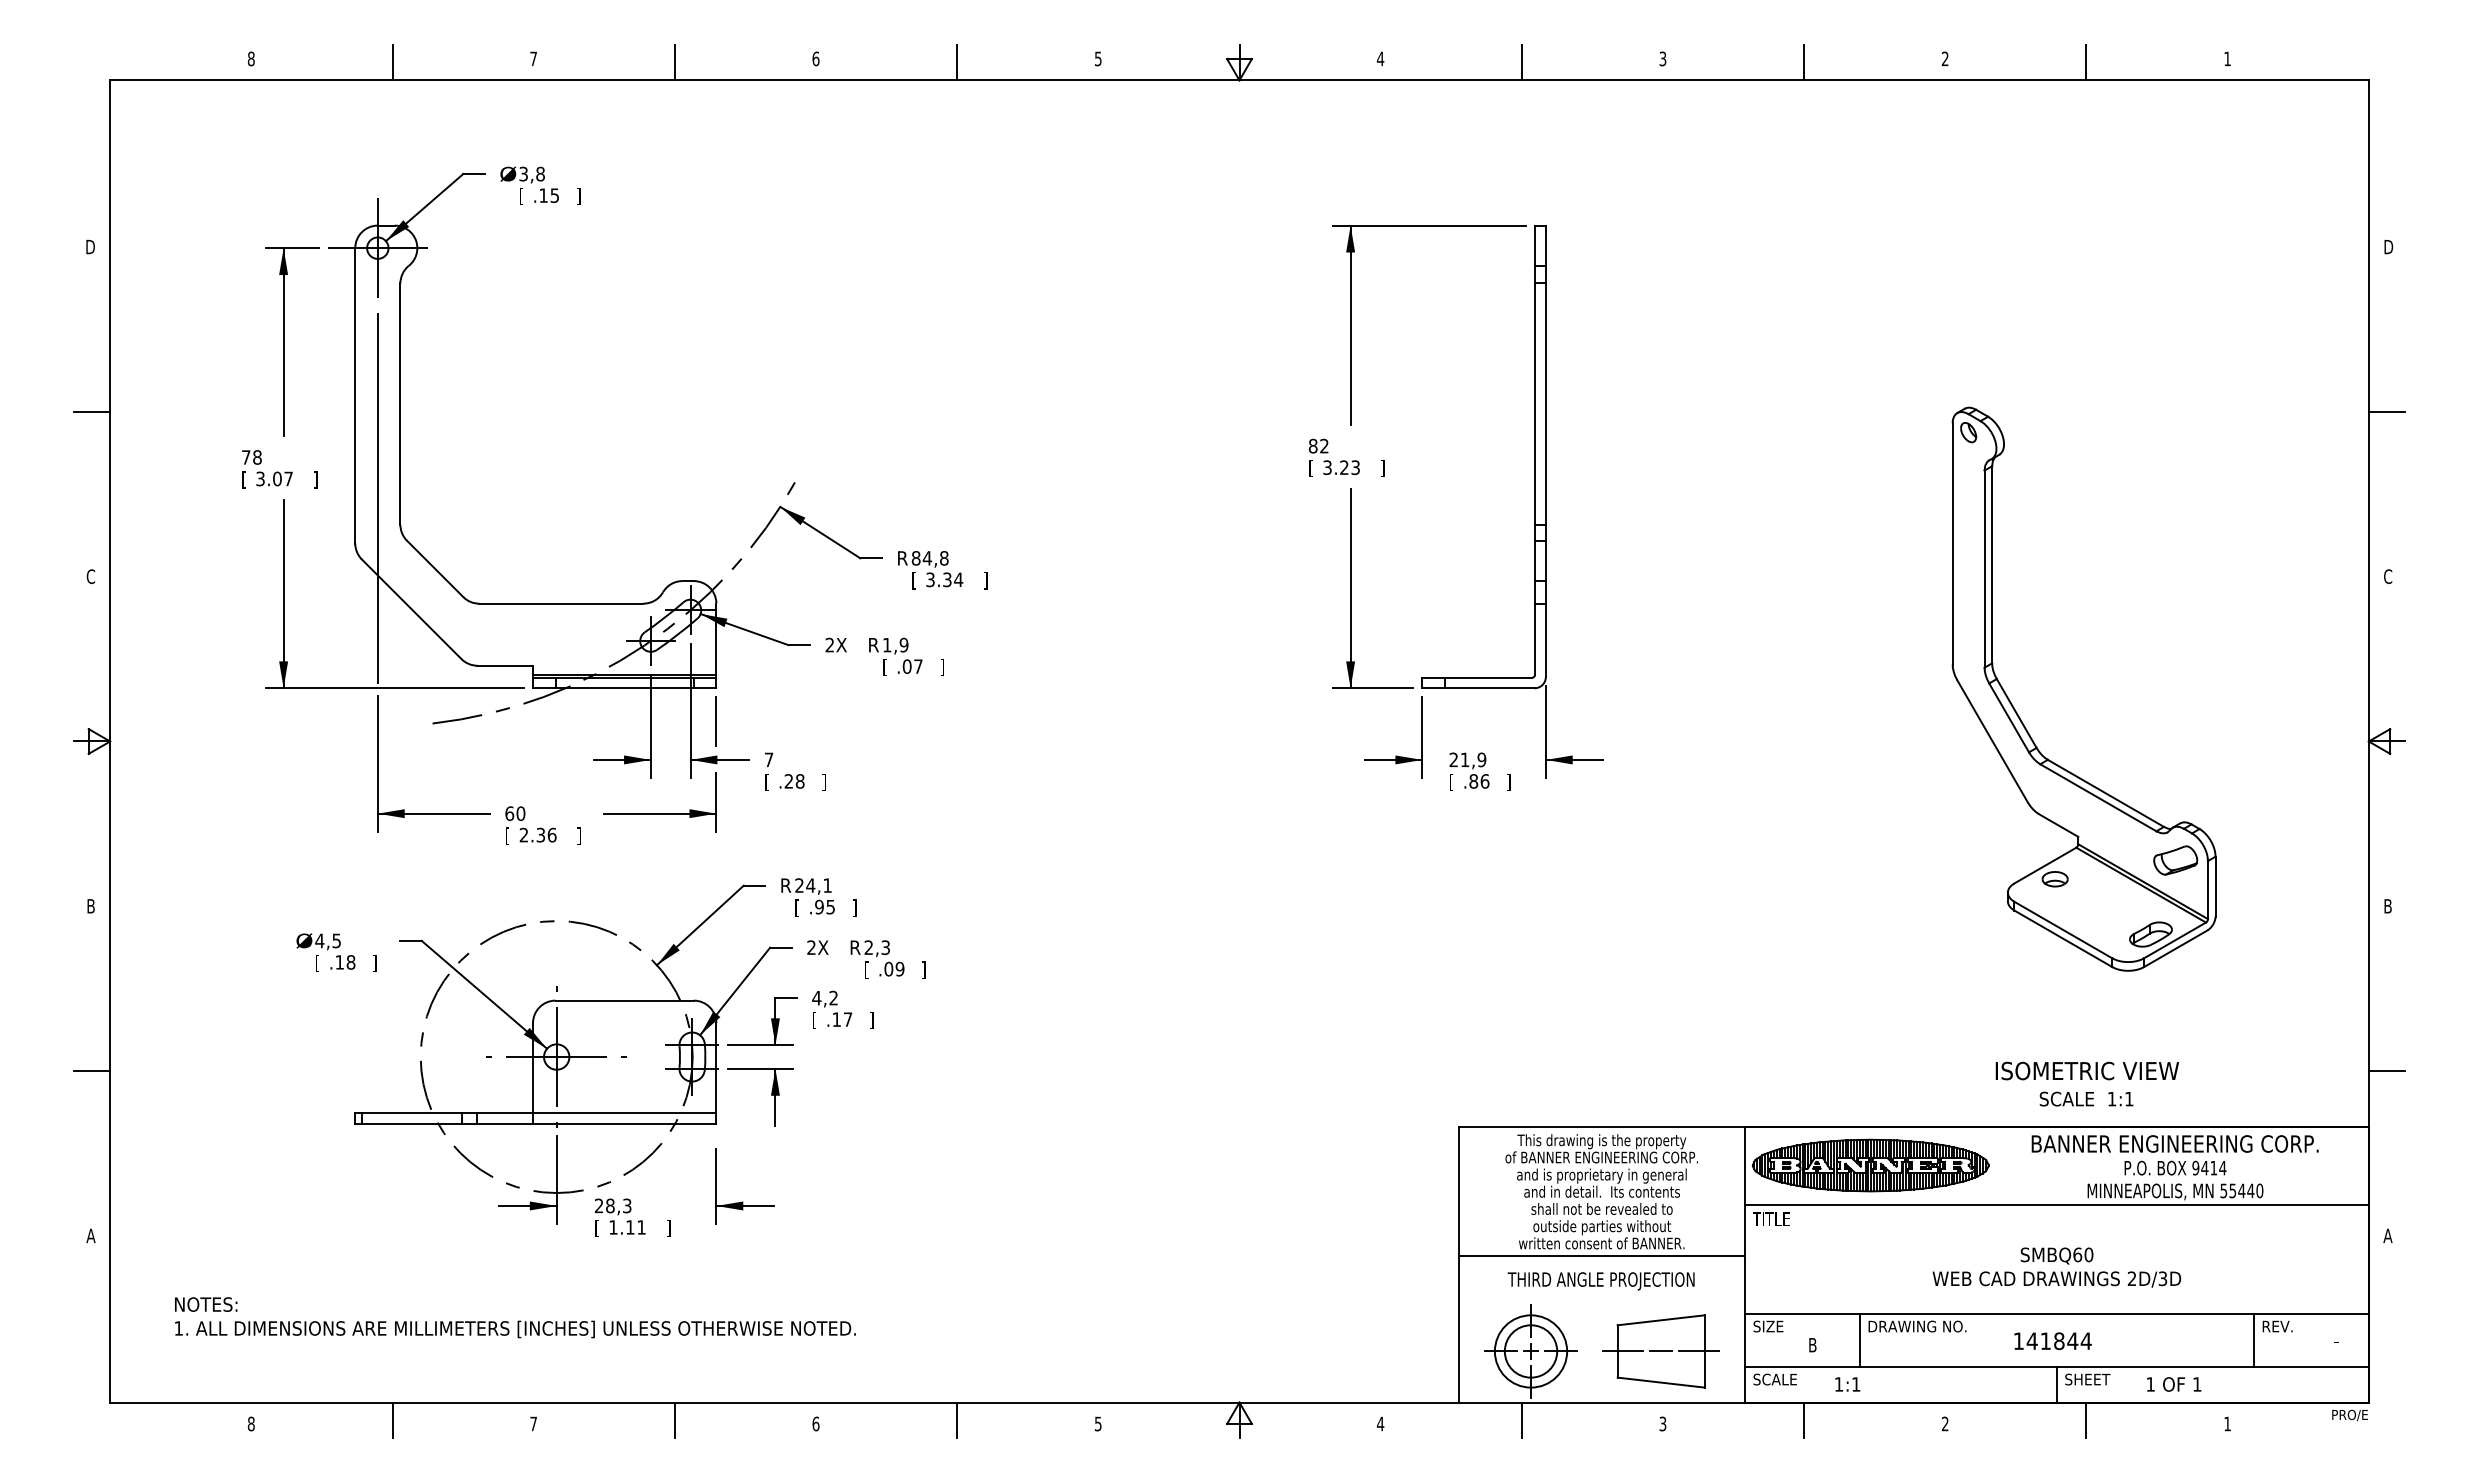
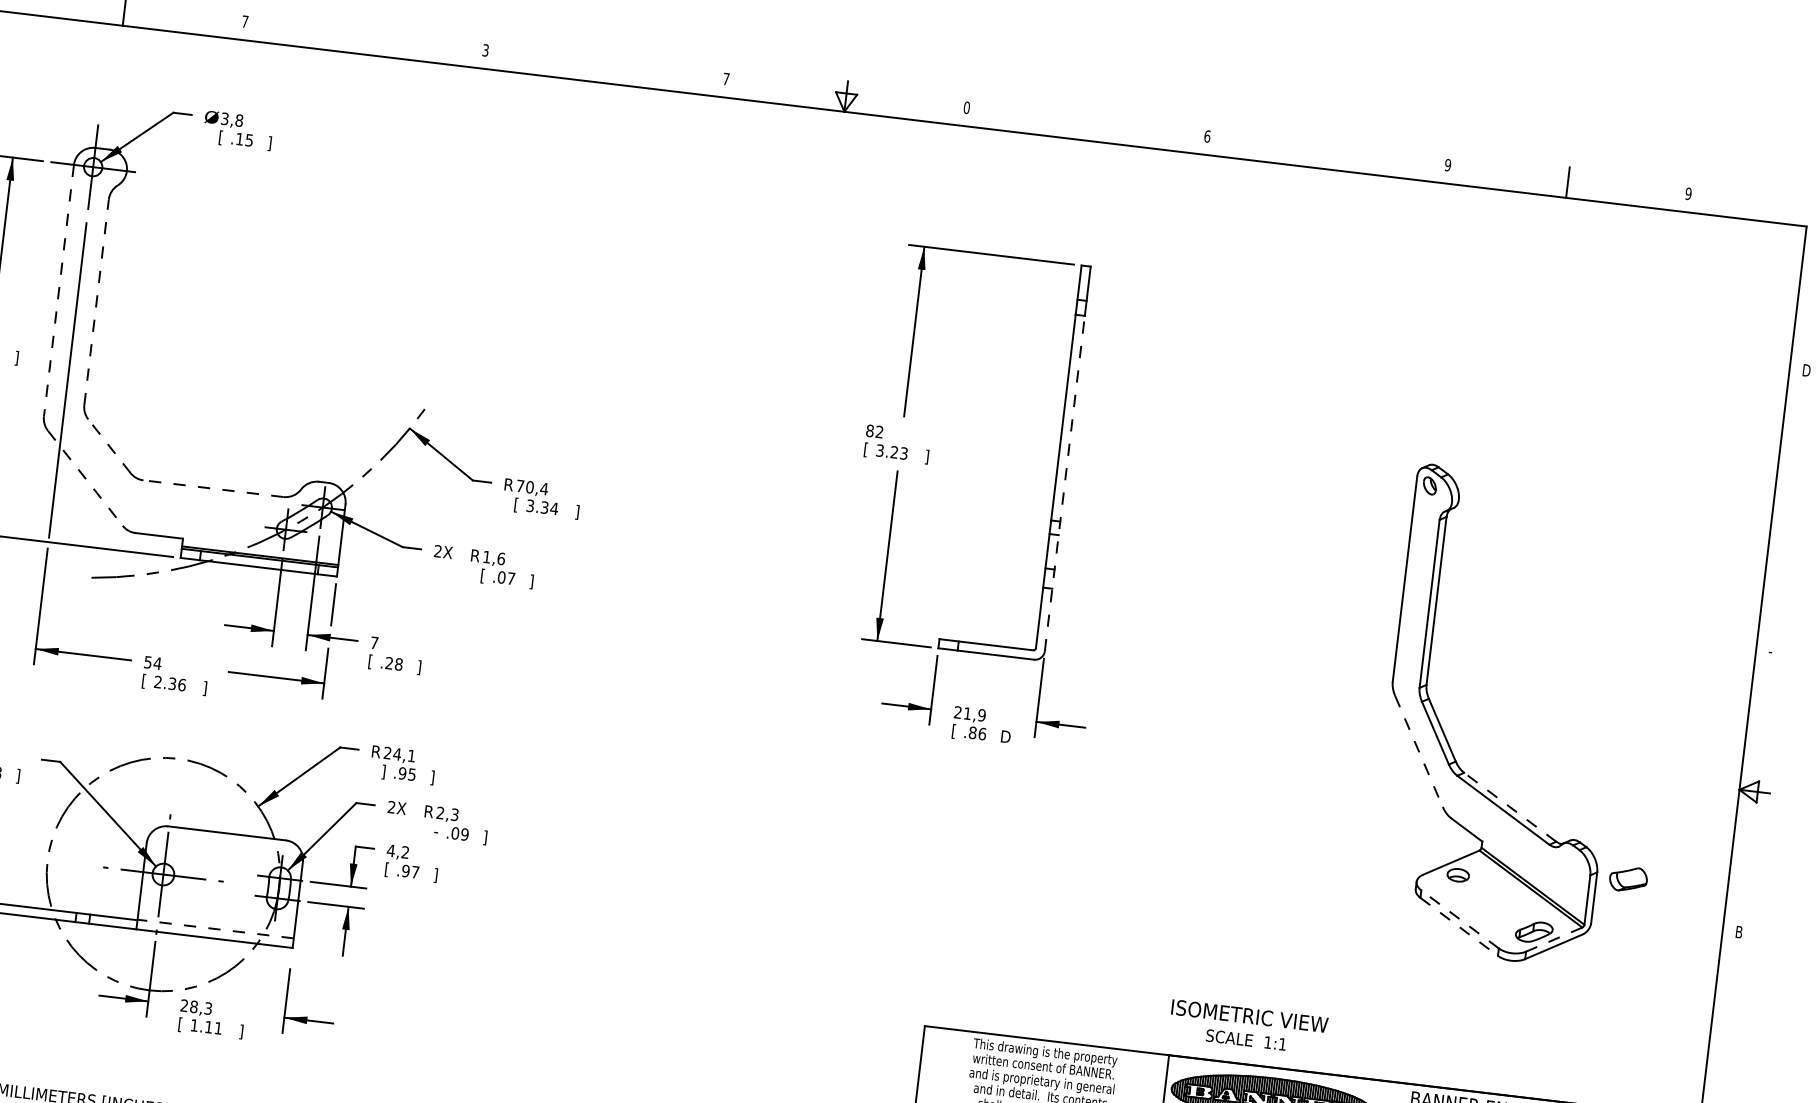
text: (815, 58) -> (485, 50), 6 -> 3
text: (1098, 58) -> (726, 78), 5 -> 7
text: (1380, 58) -> (966, 107), 4 -> 0
text: (1662, 58) -> (1207, 136), 3 -> 6
text: (1944, 58) -> (1447, 164), 2 -> 9
text: (2227, 58) -> (1688, 193), 1 -> 9
line: (674, 62) -> (364, 39), removed
line: (957, 62) -> (605, 67), removed
line: (1521, 62) -> (1086, 125), removed
line: (1804, 62) -> (1327, 153), removed
line: (355, 395) -> (59, 290), solid -> dashed
line: (400, 404) -> (96, 302), solid -> dashed
line: (2386, 411) -> (1788, 510), removed
line: (1545, 480) -> (1064, 483), solid -> dashed
text: (929, 558) -> (531, 487), 84,8 -> 70,4
line: (435, 568) -> (109, 445), solid -> dashed
text: (2388, 576) -> (1773, 651), C -> -
line: (560, 603) -> (212, 488), solid -> dashed
line: (412, 609) -> (86, 478), solid -> dashed
text: (903, 644) -> (500, 558), 1,9 -> 1,6
line: (1992, 741) -> (1418, 751), solid -> dashed
text: (1512, 782) -> (1005, 737), ] -> D
line: (2105, 793) -> (1509, 807), solid -> dashed
text: (515, 813) -> (153, 662), 60 -> 54
part: (2175, 860) -> (1628, 879), moved
text: (796, 907) -> (382, 771), [ -> ]
line: (2062, 929) -> (1459, 918), solid -> dashed
line: (2063, 939) -> (1459, 927), solid -> dashed
line: (2175, 940) -> (1554, 939), solid -> dashed
text: (866, 969) -> (436, 831), [ -> -
text: (836, 1019) -> (405, 870), .17 -> .97
line: (2386, 1071) -> (1721, 1072), removed
text: (2086, 1083) -> (1247, 1026), moved
line: (624, 1112) -> (215, 928), solid -> dashed
text: (1601, 1157) -> (1043, 1066), of BANNER ENGINEERING CORP. -> written consent of BANNER.

